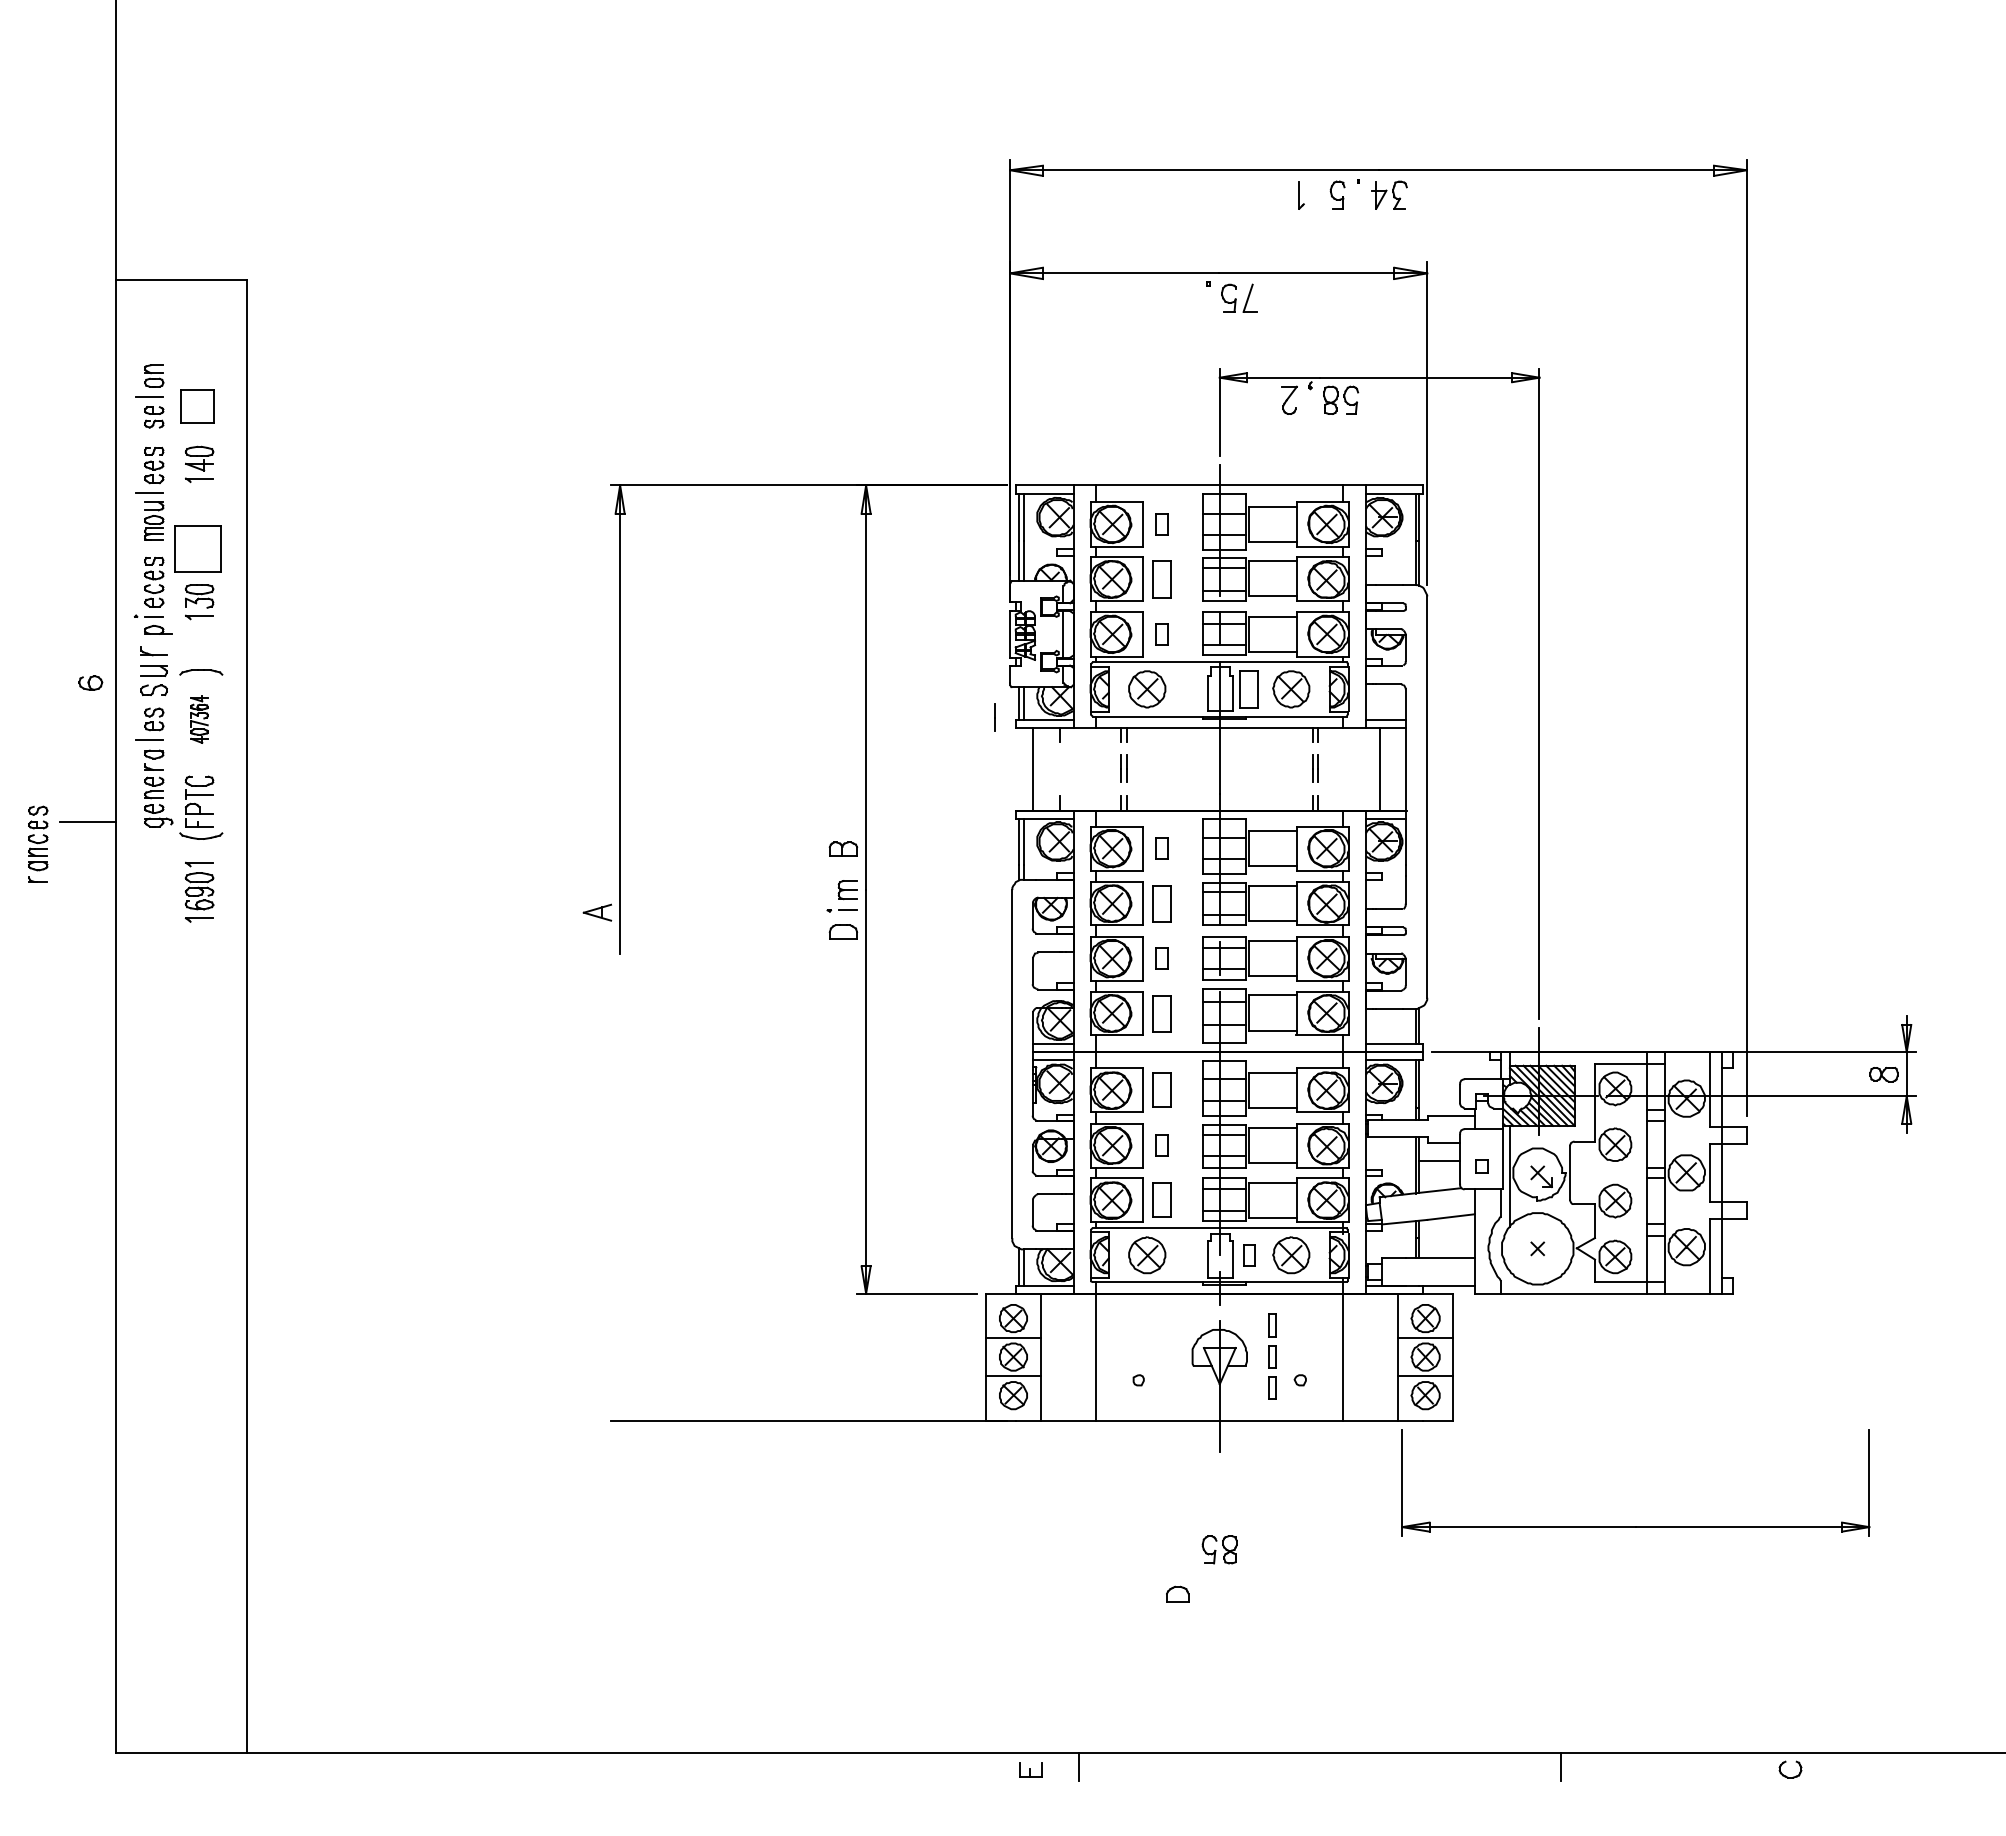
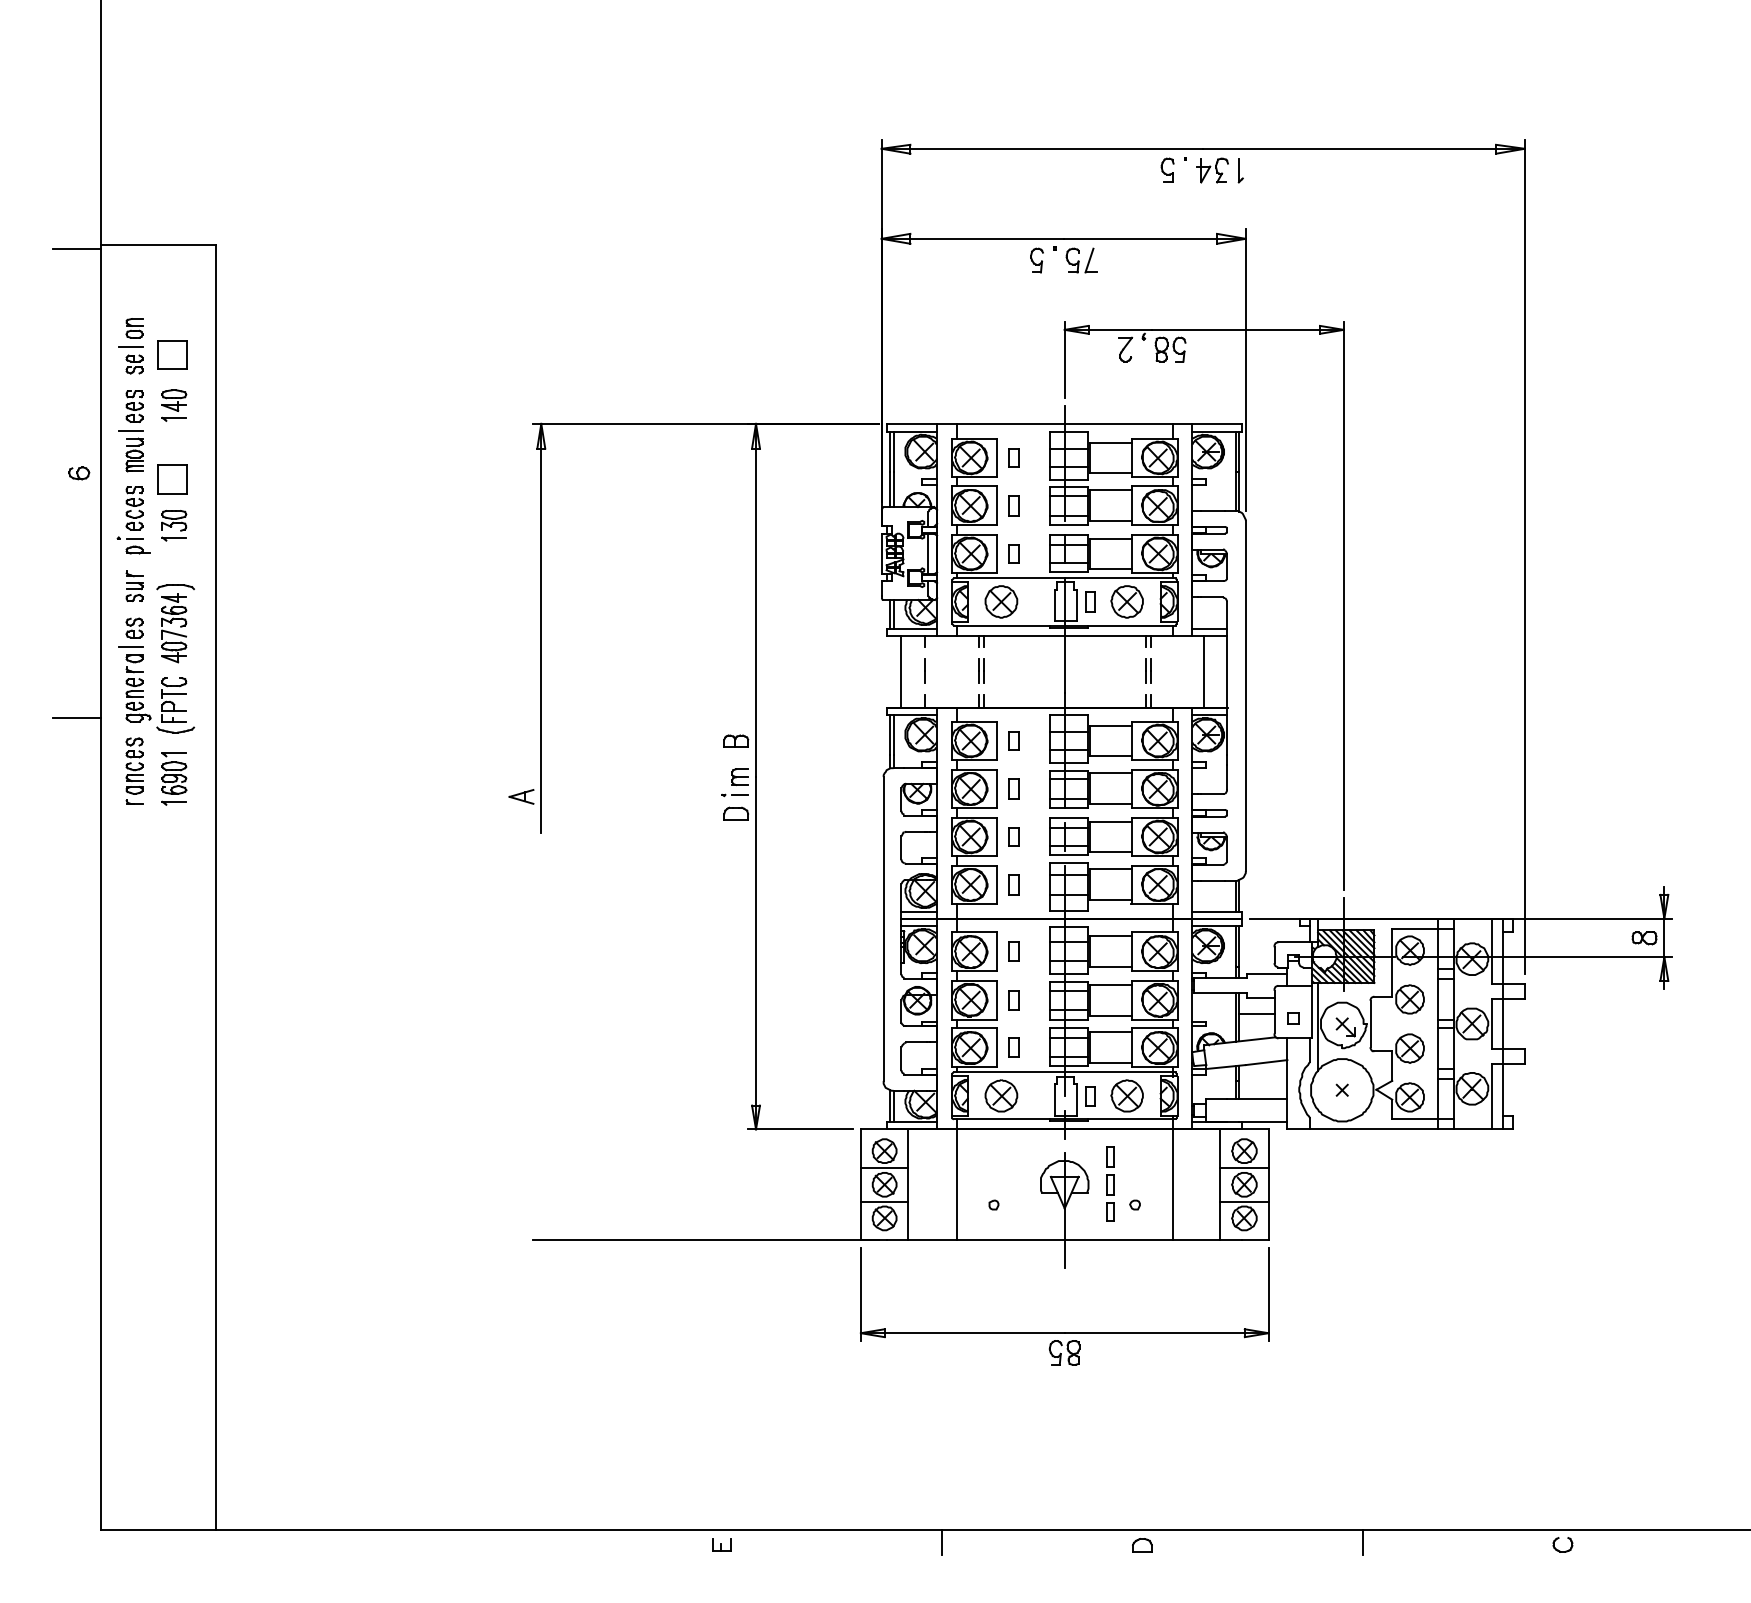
part: (1301, 195) -> (1240, 170), moved
line: (87, 284) -> (76, 248), added
part: (1187, 297) -> (1036, 259), added
part: (197, 549) -> (172, 479), size x0.71
part: (1161, 579) -> (1013, 506), size x0.62
part: (154, 671) -> (134, 586), size x0.71
part: (90, 682) -> (78, 472), moved
part: (1249, 689) -> (1090, 602), size x0.62
line: (994, 717) -> (924, 671), moved
part: (199, 719) -> (174, 628), size x1.67
part: (38, 843) -> (134, 770), moved
part: (1161, 903) -> (1013, 788), size x0.62
part: (1161, 1013) -> (1013, 884), size x0.62
part: (1161, 1089) -> (1013, 951), size x0.62
part: (1161, 1199) -> (1013, 1047), size x0.62
part: (1635, 1526) -> (1064, 1332), moved
part: (1177, 1593) -> (1142, 1544), moved
part: (1030, 1769) -> (721, 1544), moved

